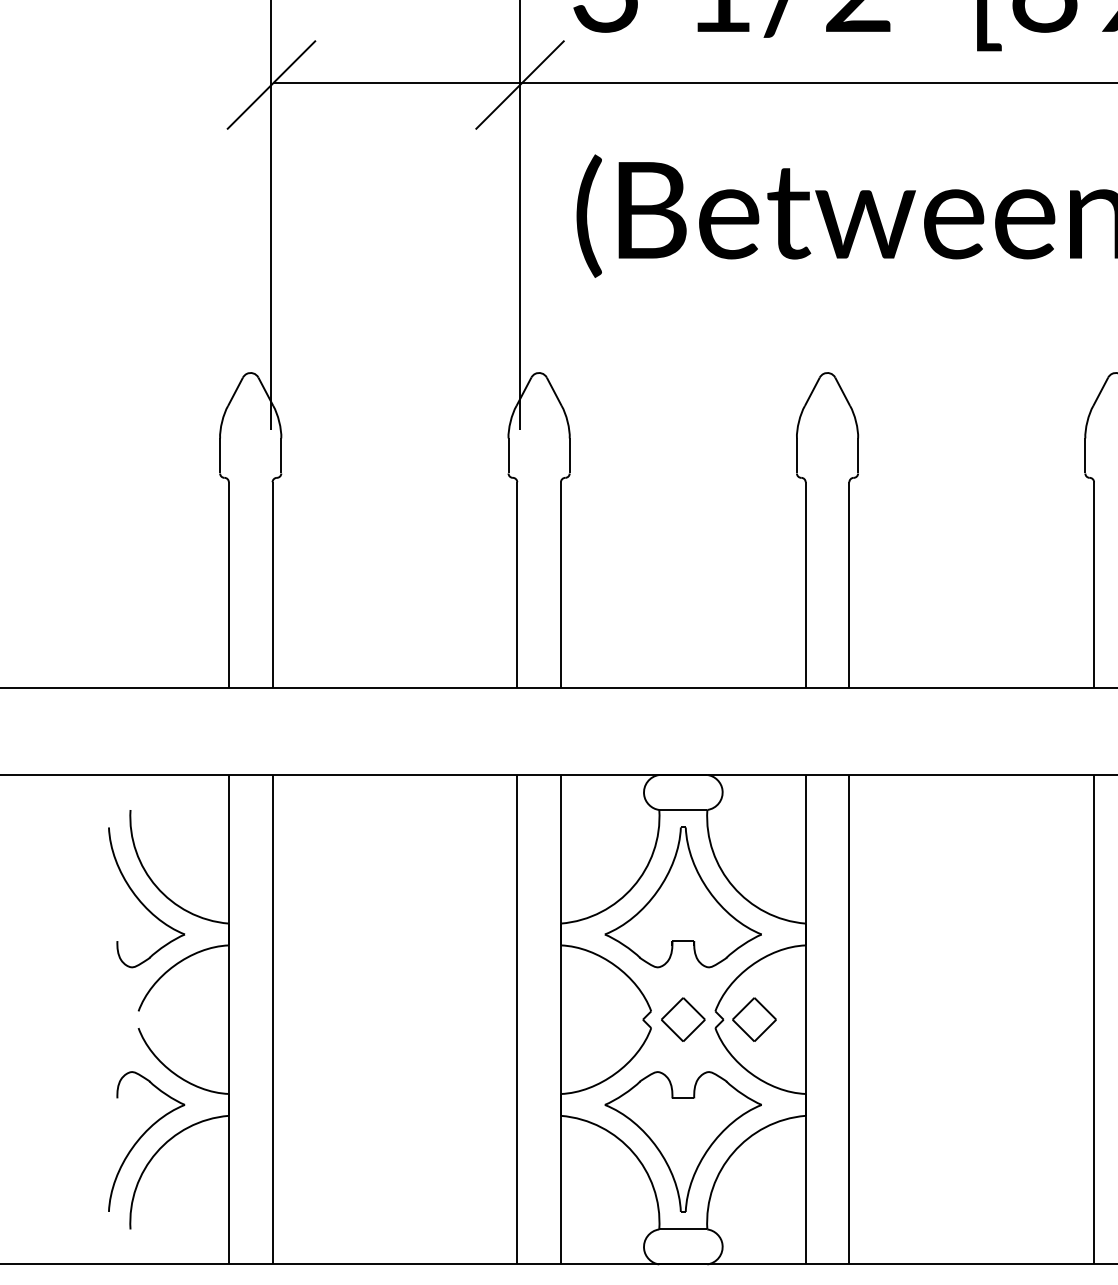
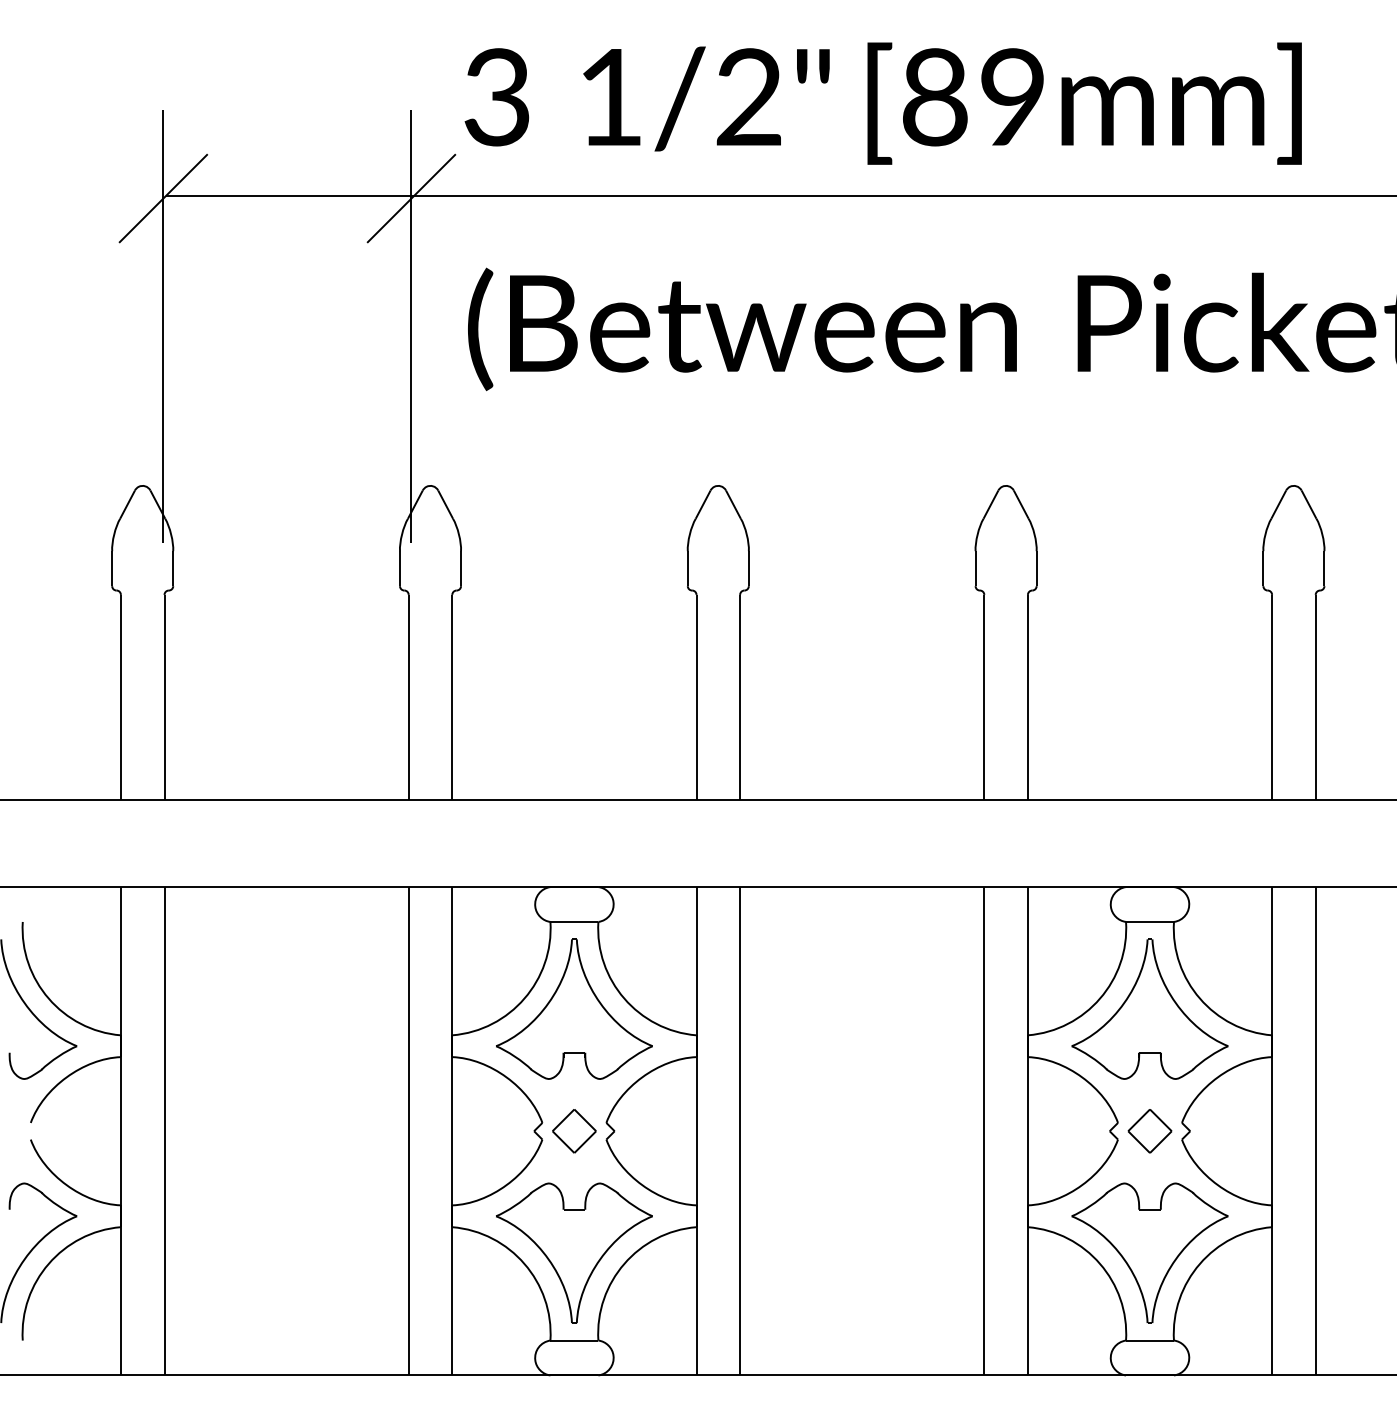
part: (754, 1019) -> (645, 1131), removed

